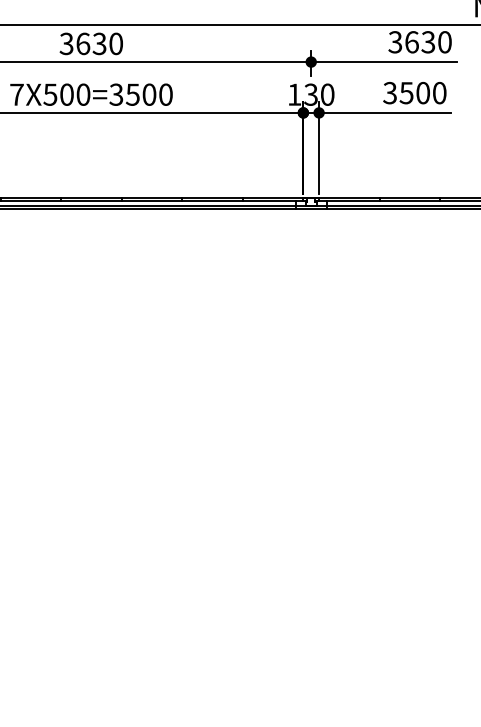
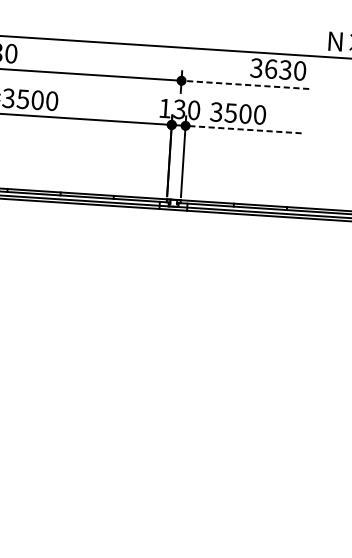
line: (383, 62) -> (244, 85), solid -> dashed
text: (414, 92) -> (237, 112), moved
line: (384, 112) -> (243, 129), solid -> dashed

